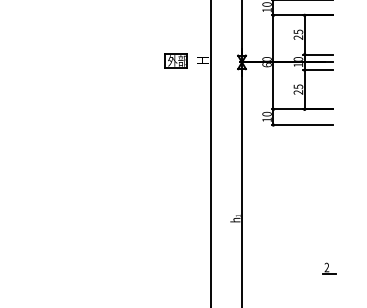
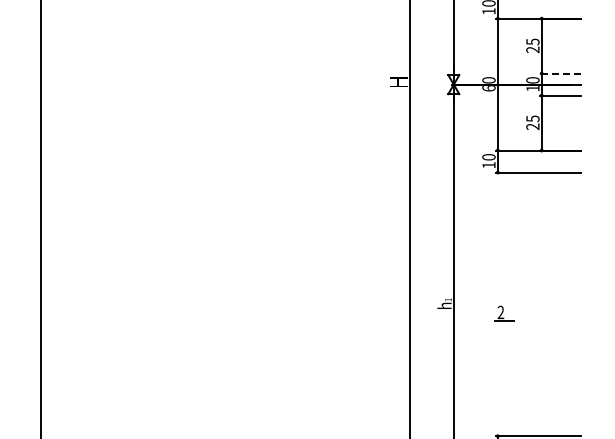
line: (318, 54) -> (560, 73), solid -> dashed
part: (175, 60) -> (360, 82), removed
part: (329, 268) -> (504, 313), moved

